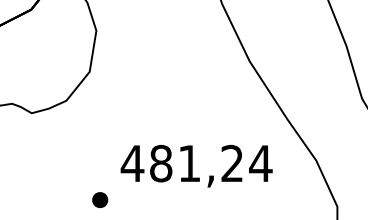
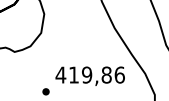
text: (212, 162) -> (97, 74), 481,24 -> 419,86

